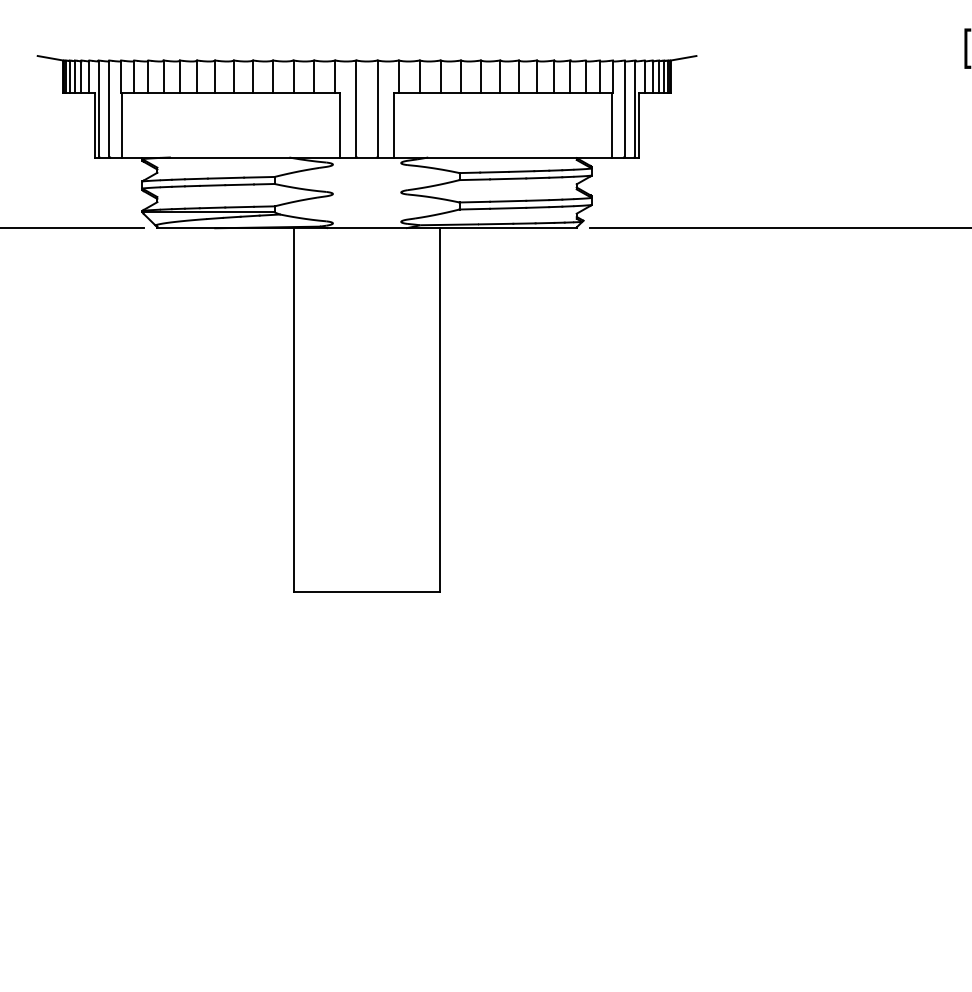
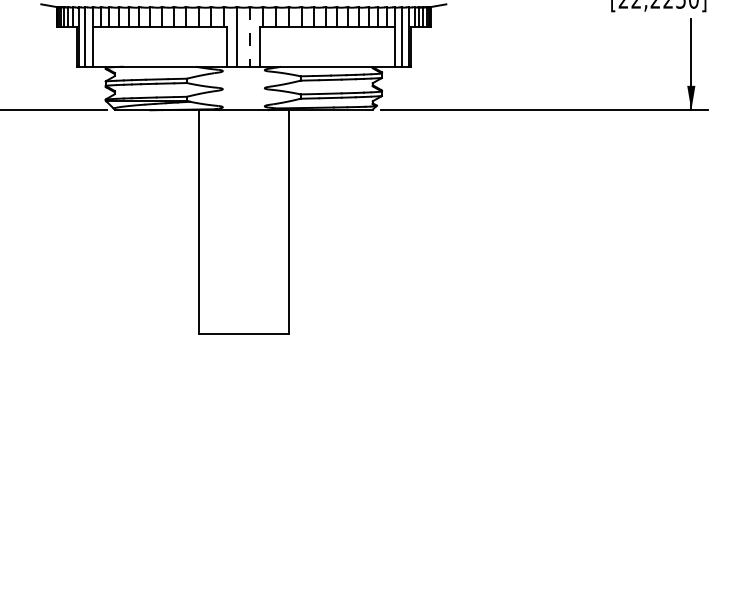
line: (377, 108) -> (250, 36), solid -> dashed

